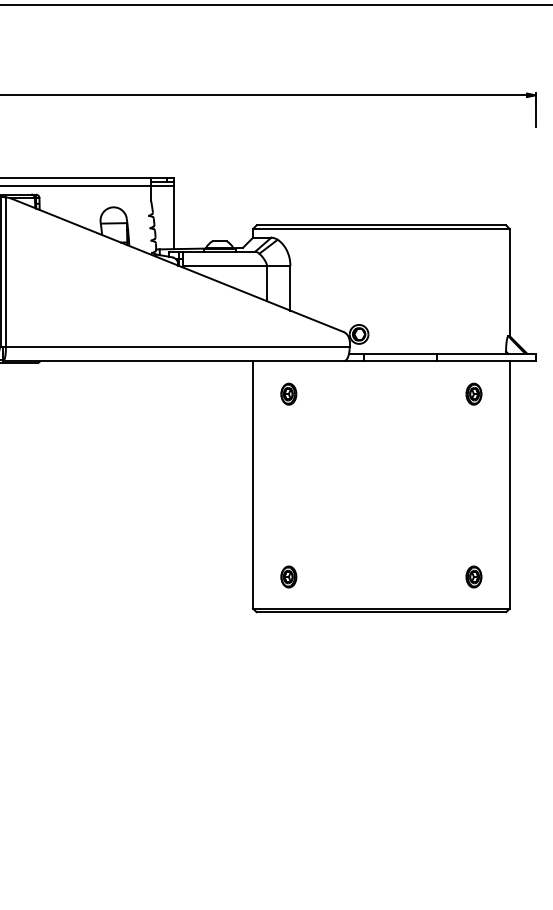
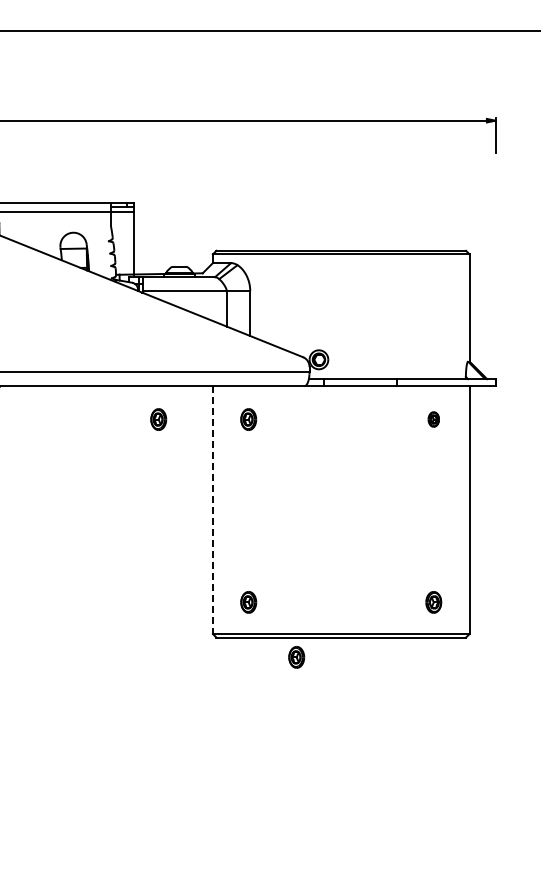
part: (198, 393) -> (158, 418), added
part: (473, 393) -> (433, 418), size x0.7
line: (253, 484) -> (213, 509), solid -> dashed
part: (336, 631) -> (296, 656), added

